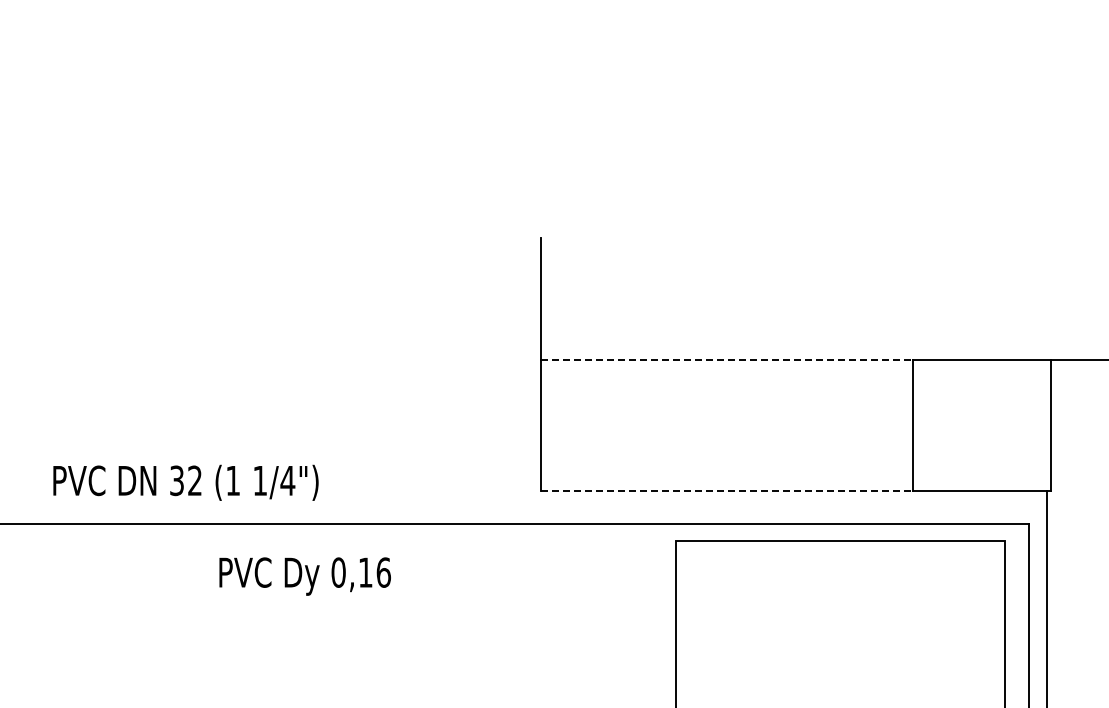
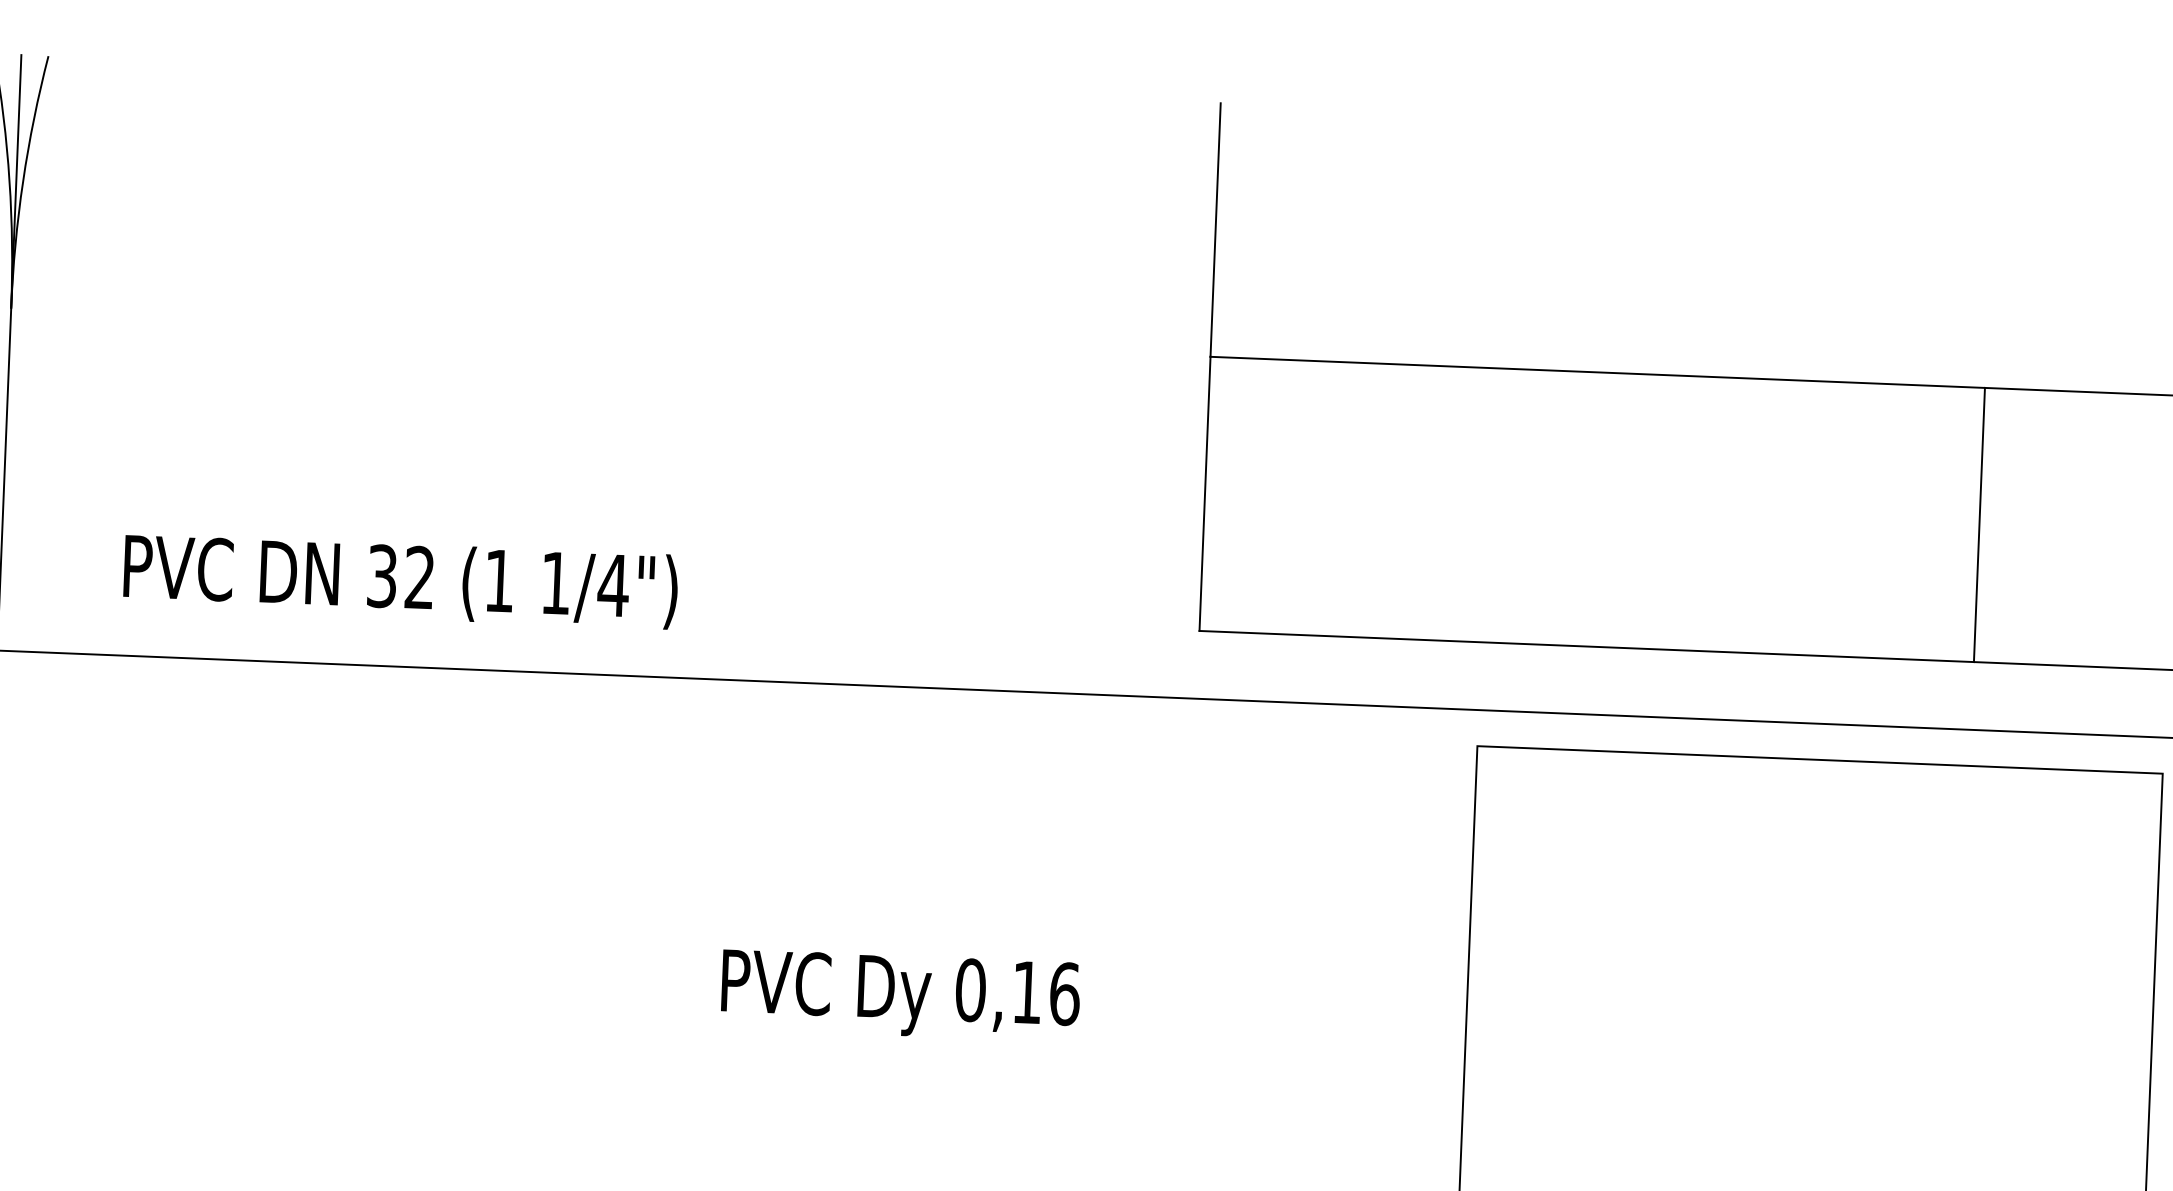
line: (726, 359) -> (1597, 371), dashed -> solid
text: (185, 482) -> (399, 580), moved
line: (726, 491) -> (1585, 646), dashed -> solid
text: (304, 576) -> (899, 995), moved

